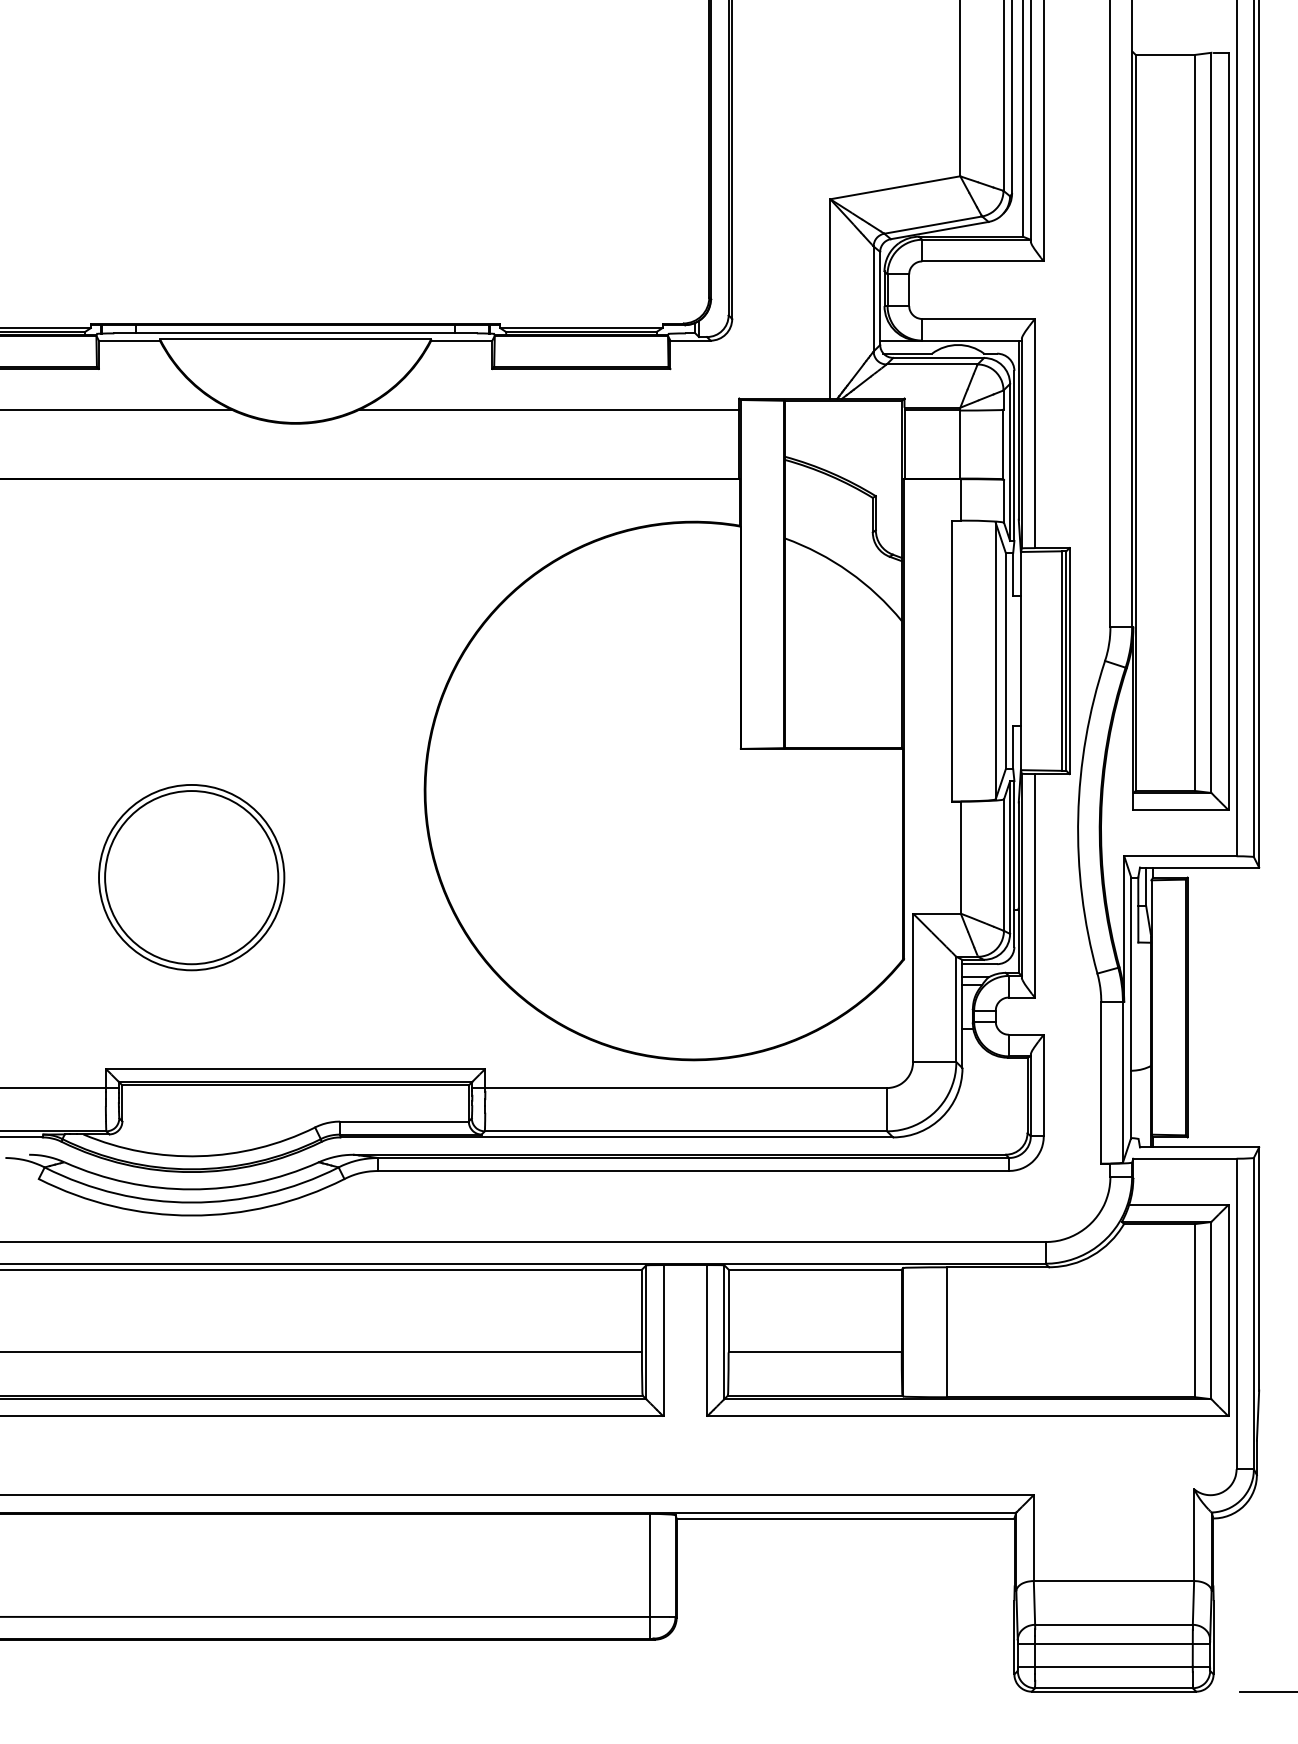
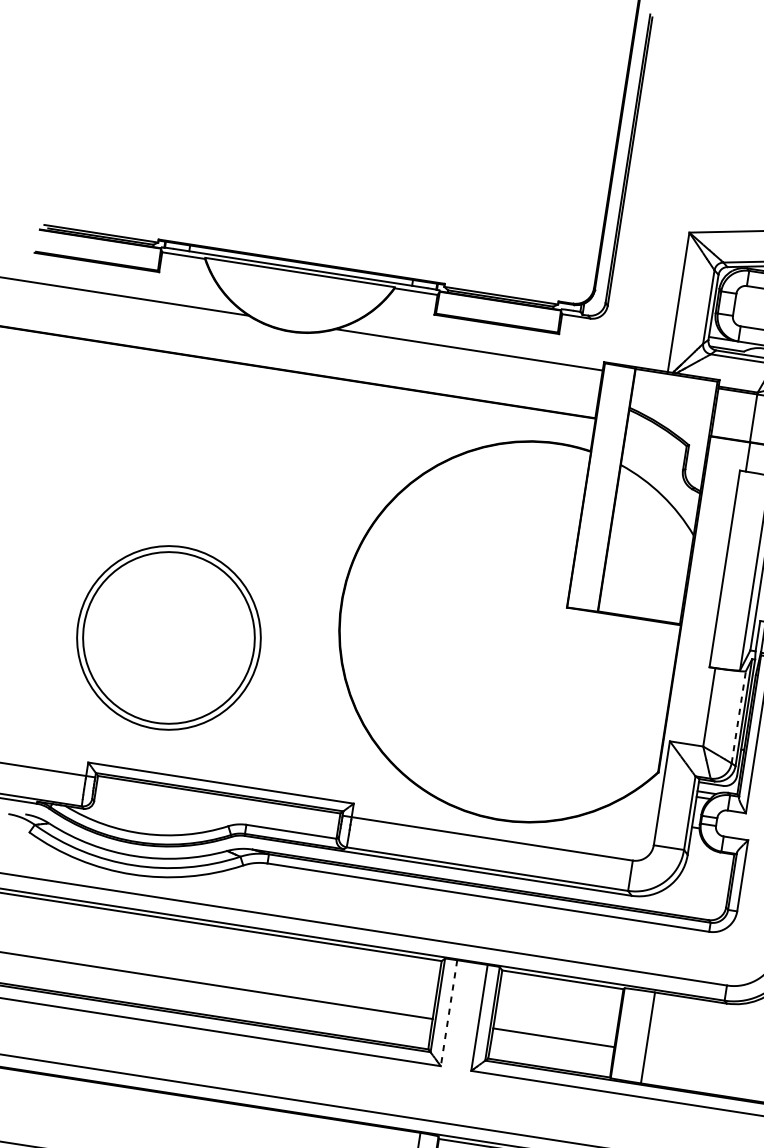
line: (1004, 865) -> (739, 717), solid -> dashed
part: (191, 877) -> (168, 637), size x1.4
line: (663, 1340) -> (449, 1013), solid -> dashed

